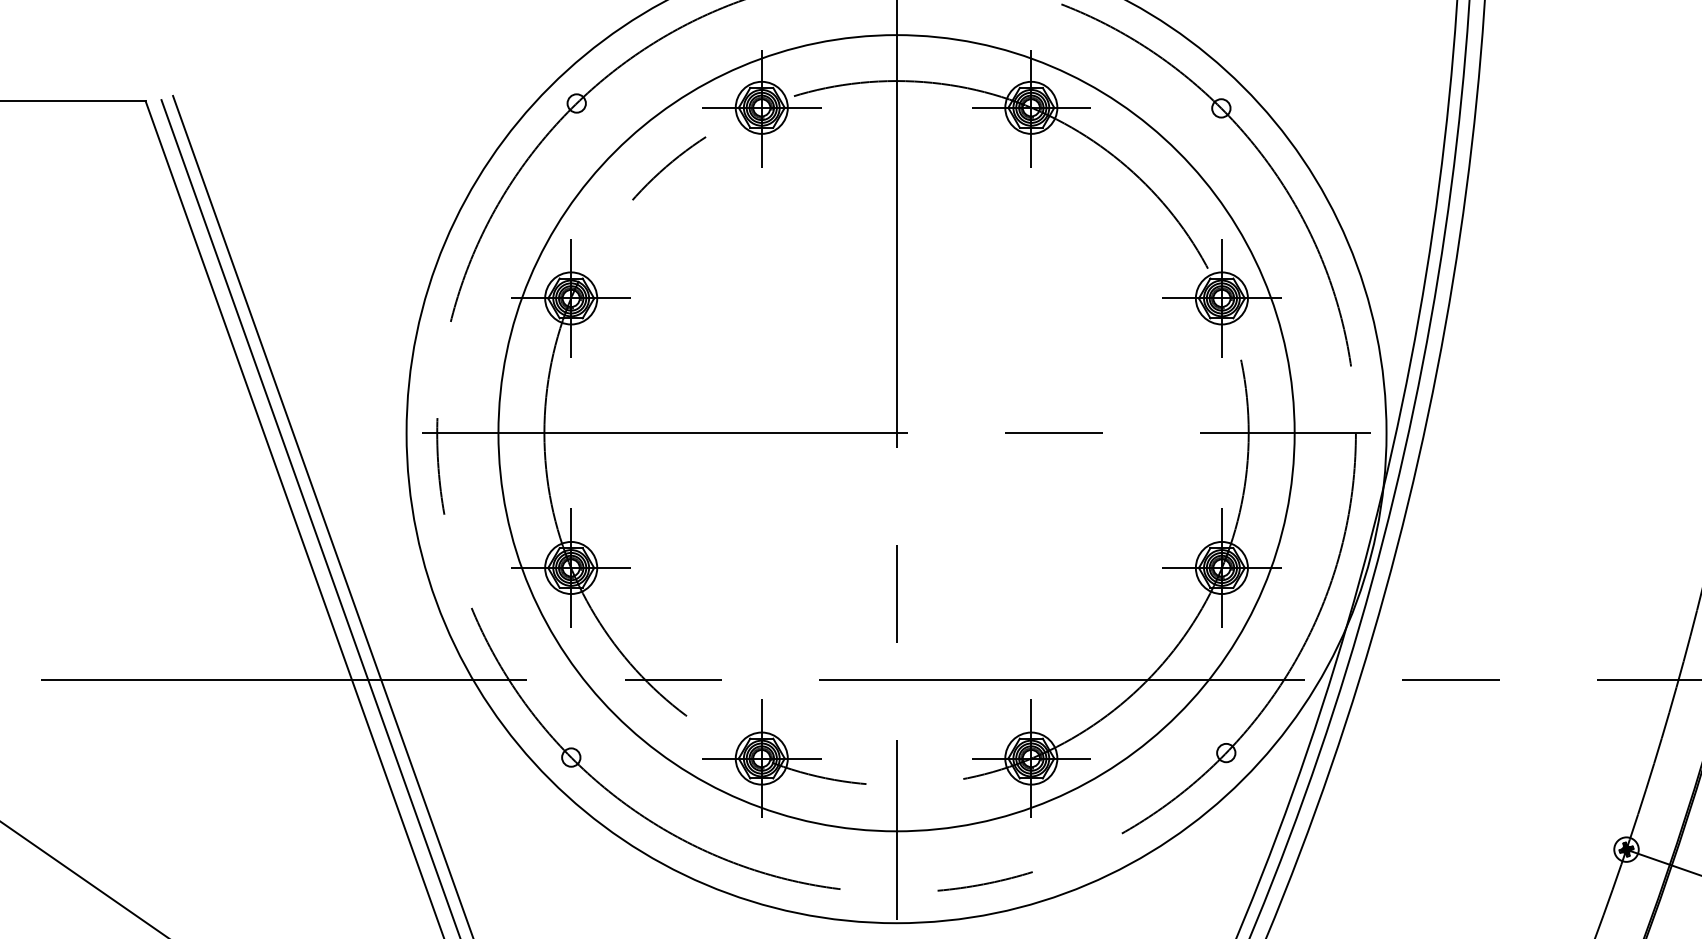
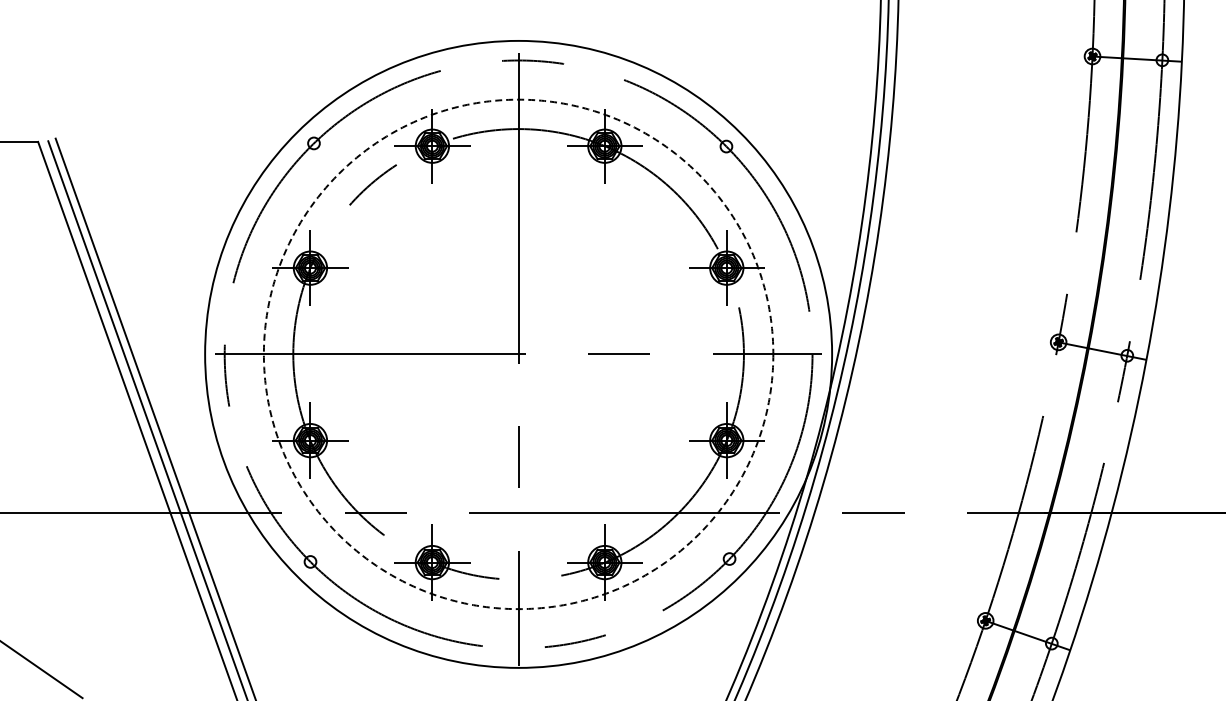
circle: (896, 433) -> (518, 354), solid -> dashed

